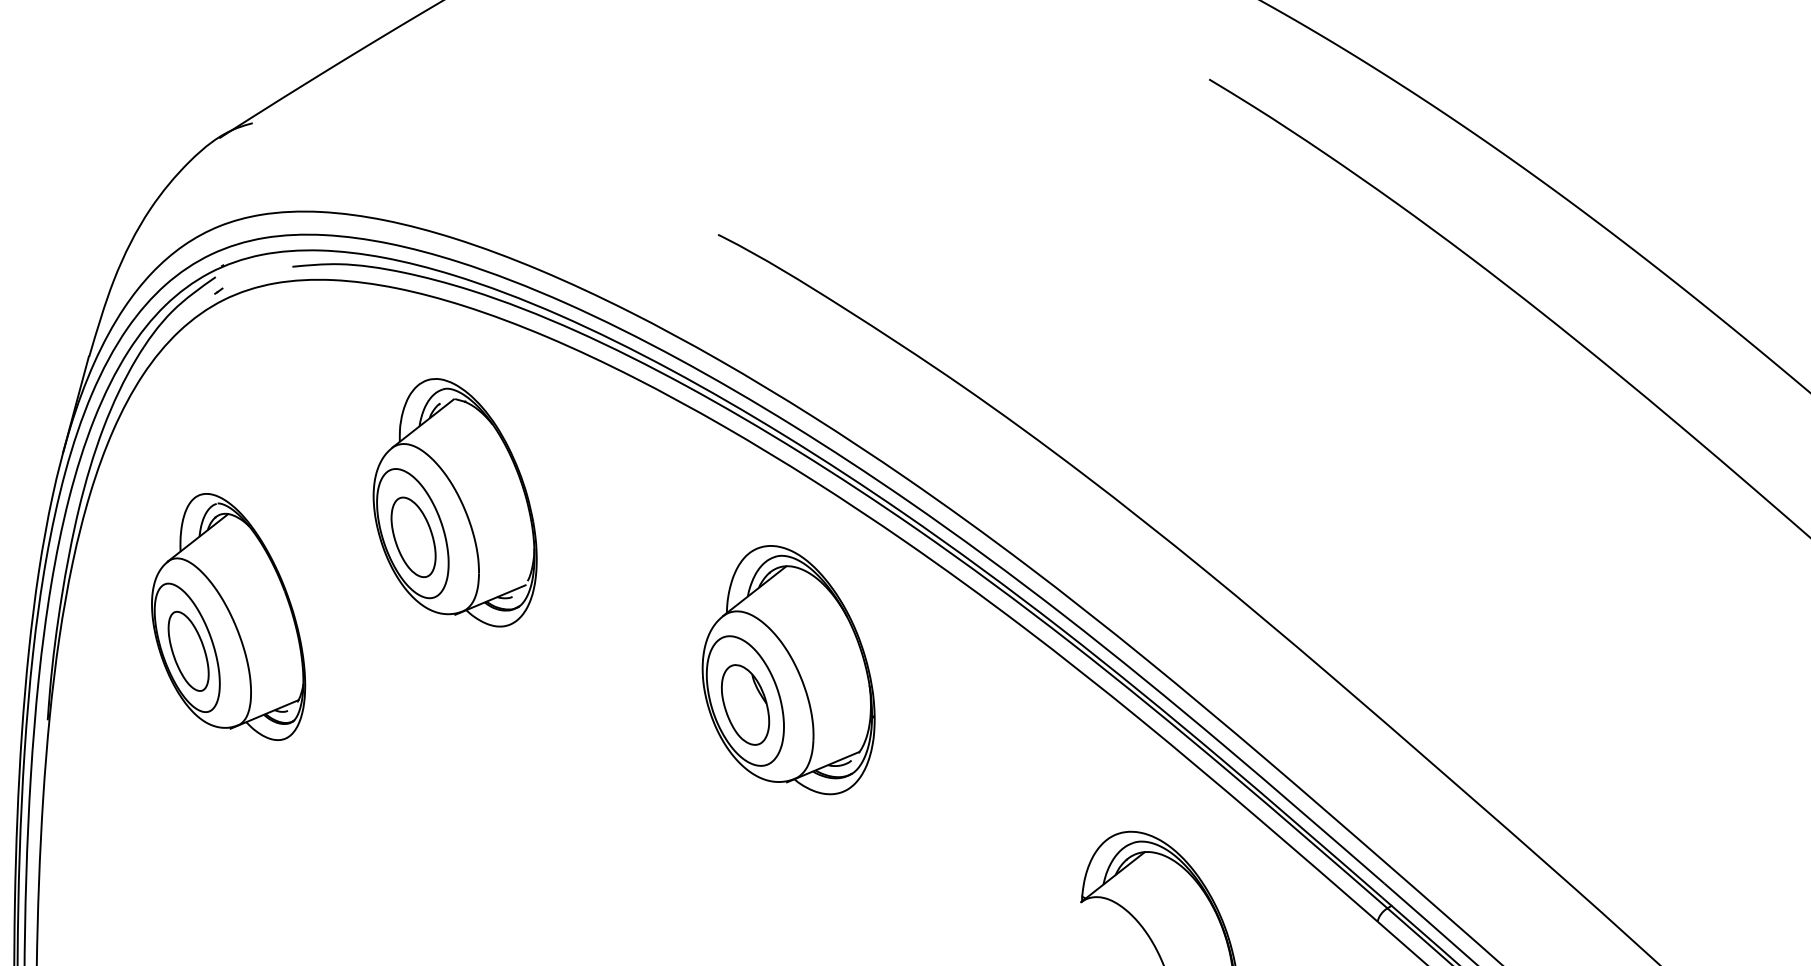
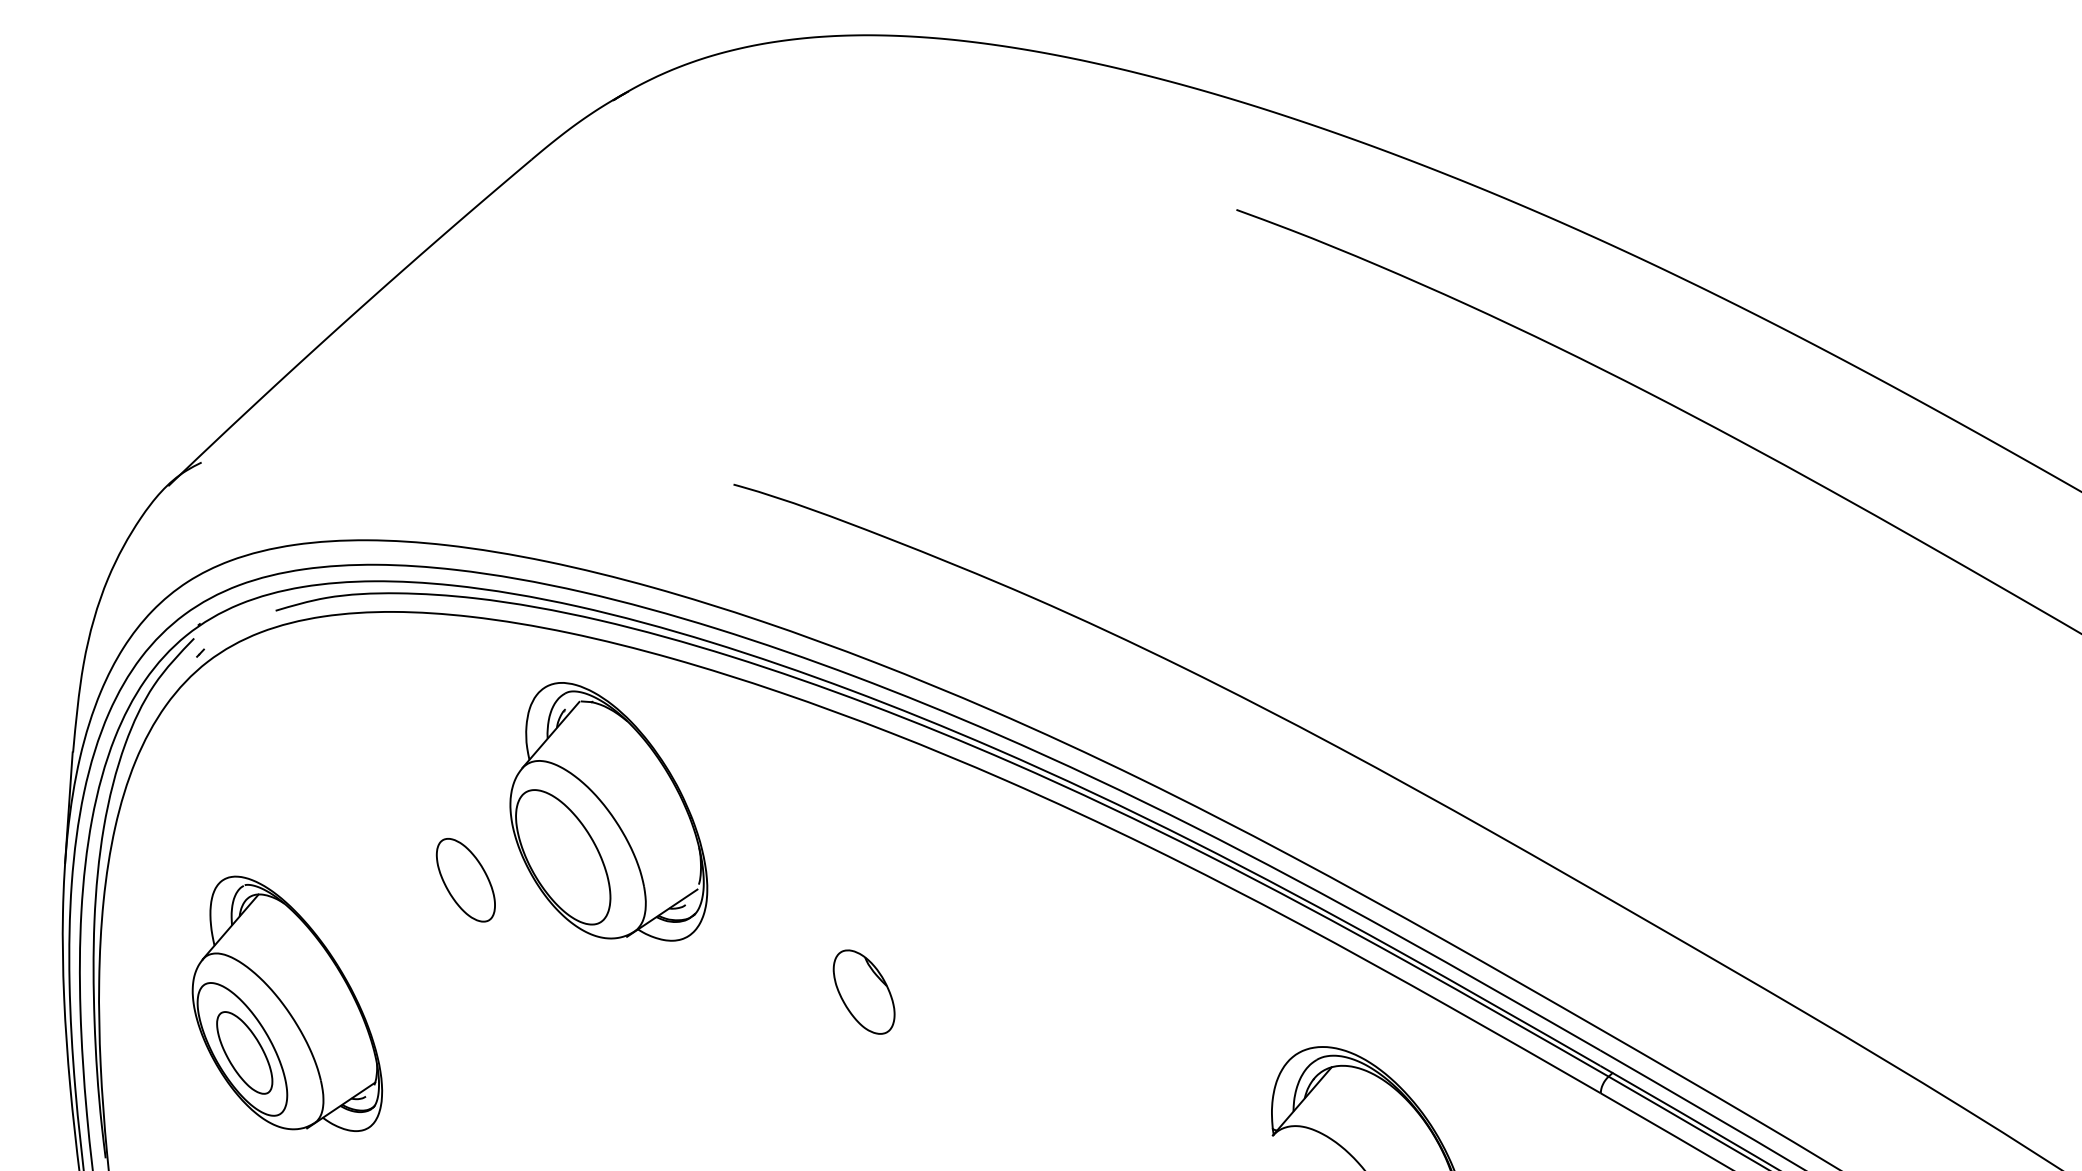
part: (460, 501) -> (608, 811), moved
part: (794, 669) -> (909, 942), removed

